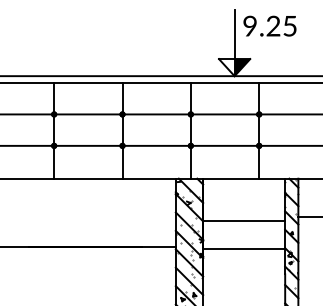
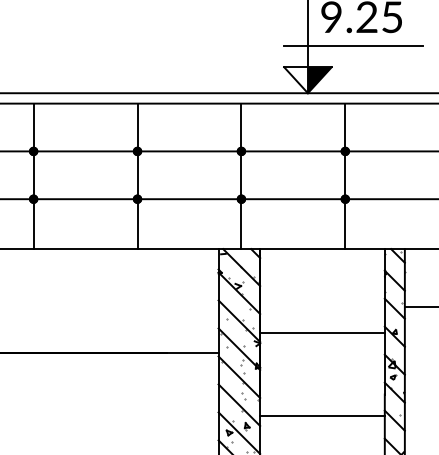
line: (264, 45) -> (353, 46), added
line: (244, 220) -> (322, 332), moved
line: (244, 249) -> (322, 416), moved

